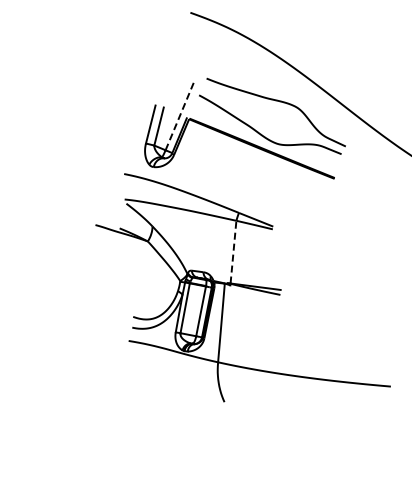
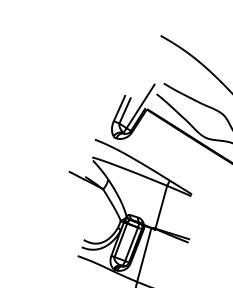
line: (179, 116) -> (140, 106), dashed -> solid
line: (233, 251) -> (161, 206), dashed -> solid

